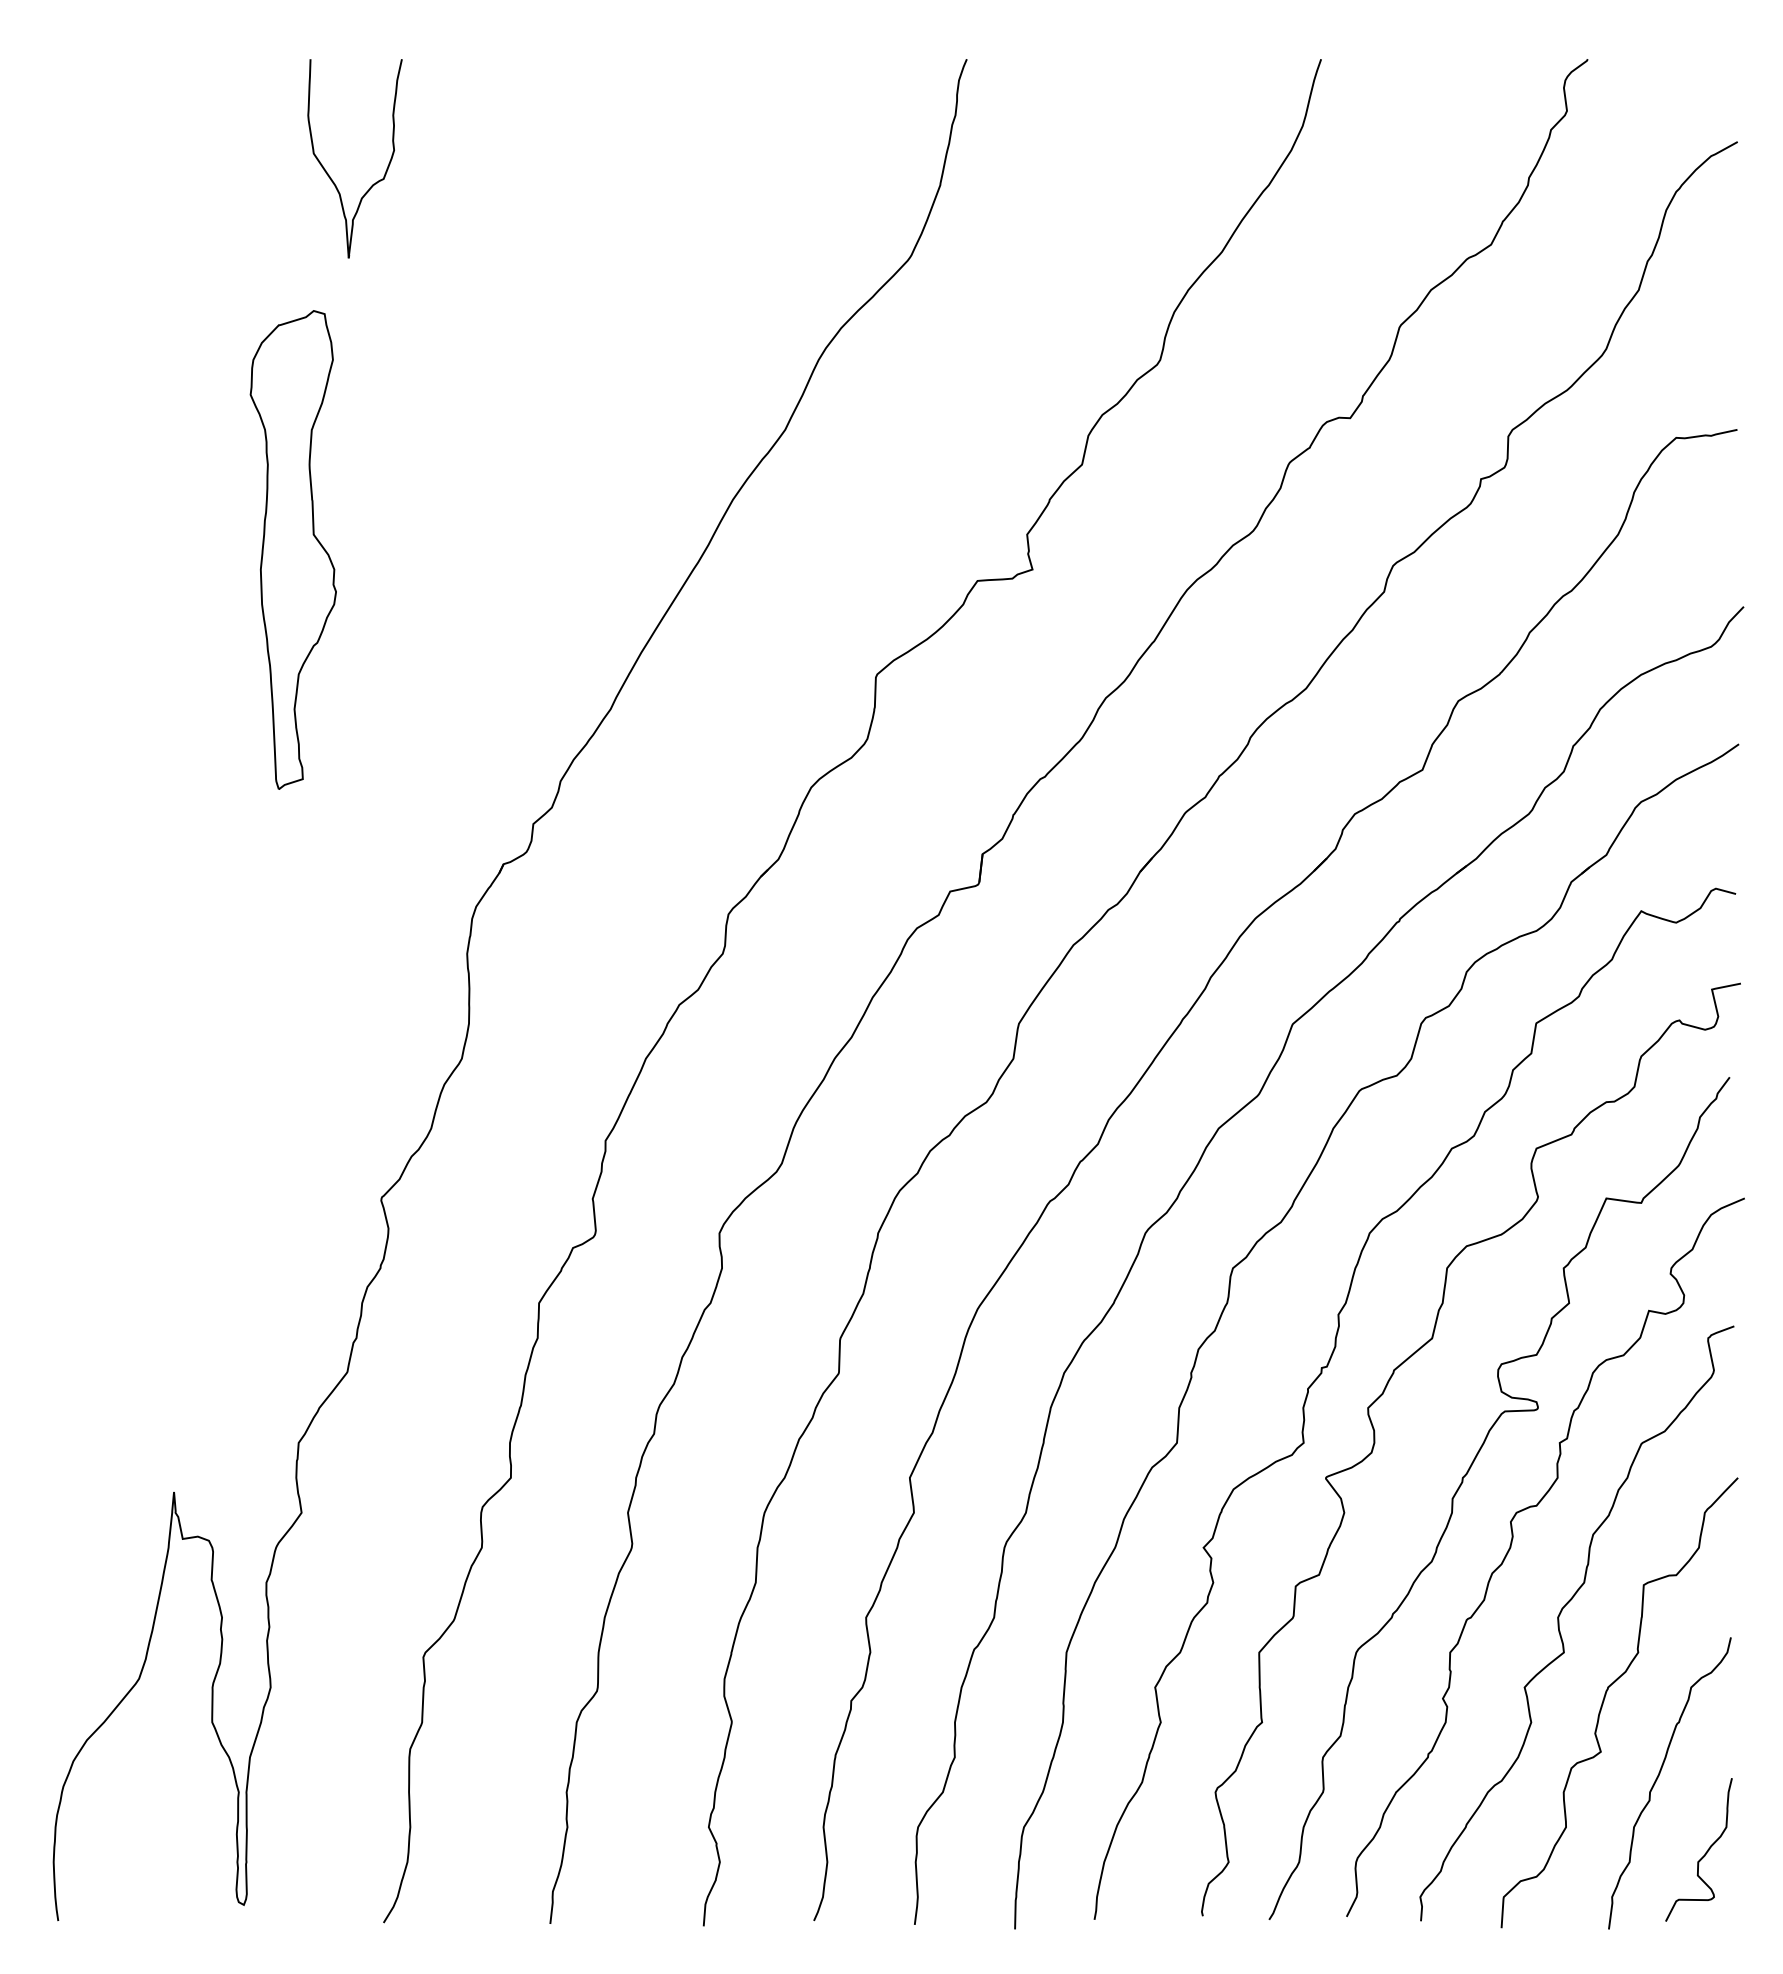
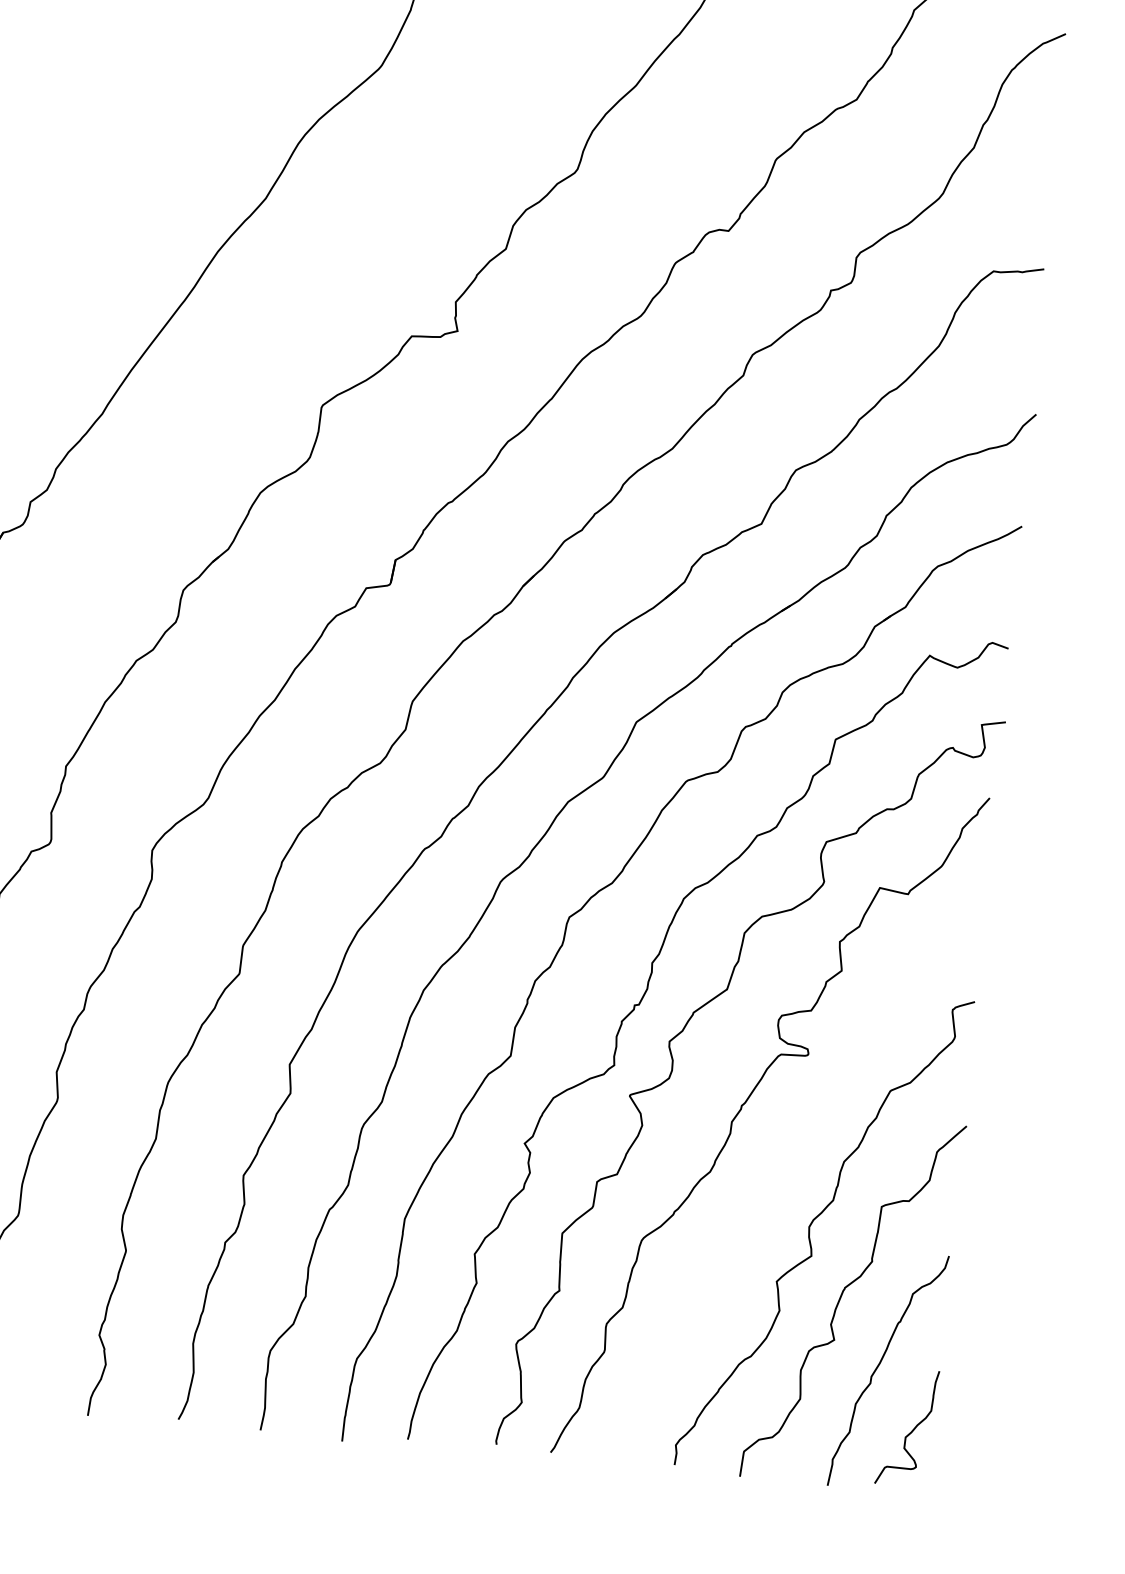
curve: (1511, 1547) -> (776, 1166), removed

